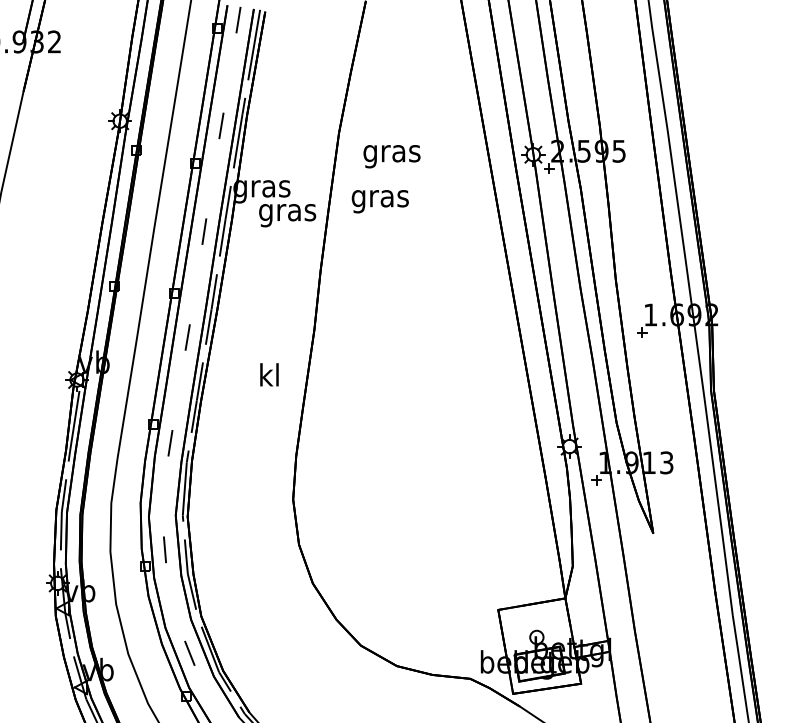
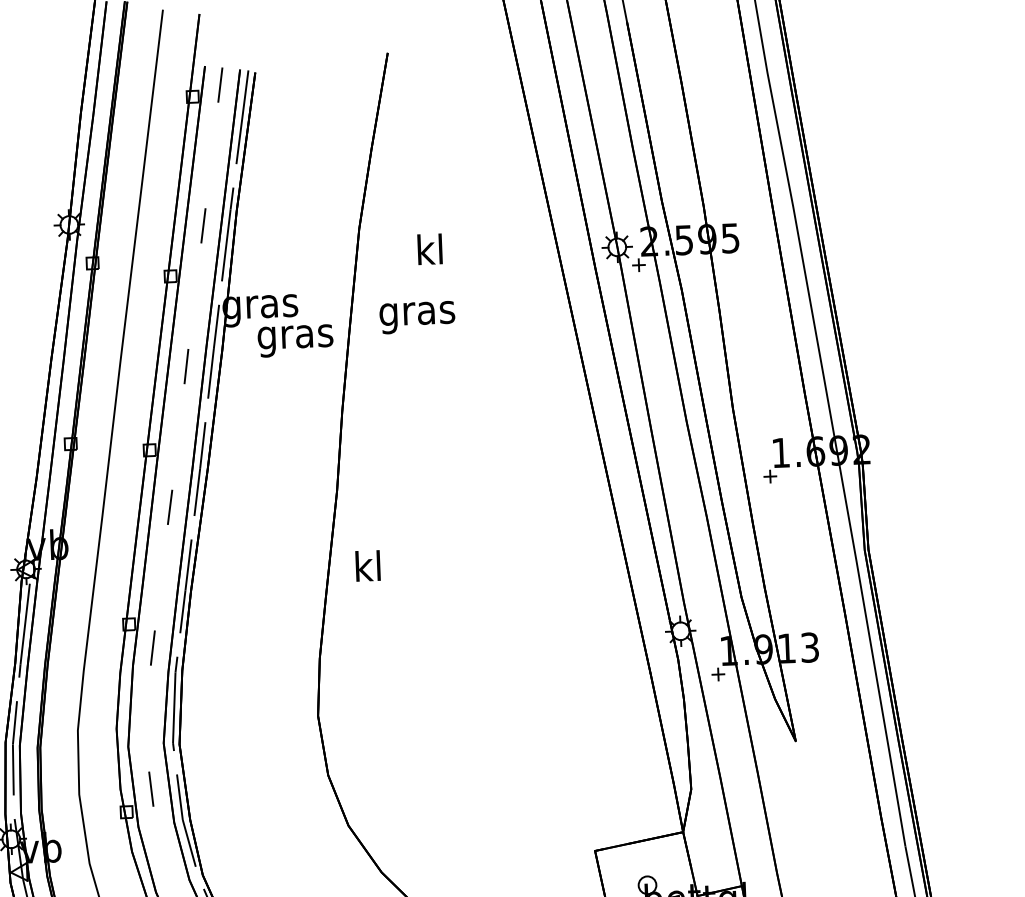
text: (391, 153) -> (429, 253), gras -> kl
text: (269, 374) -> (368, 565), moved

